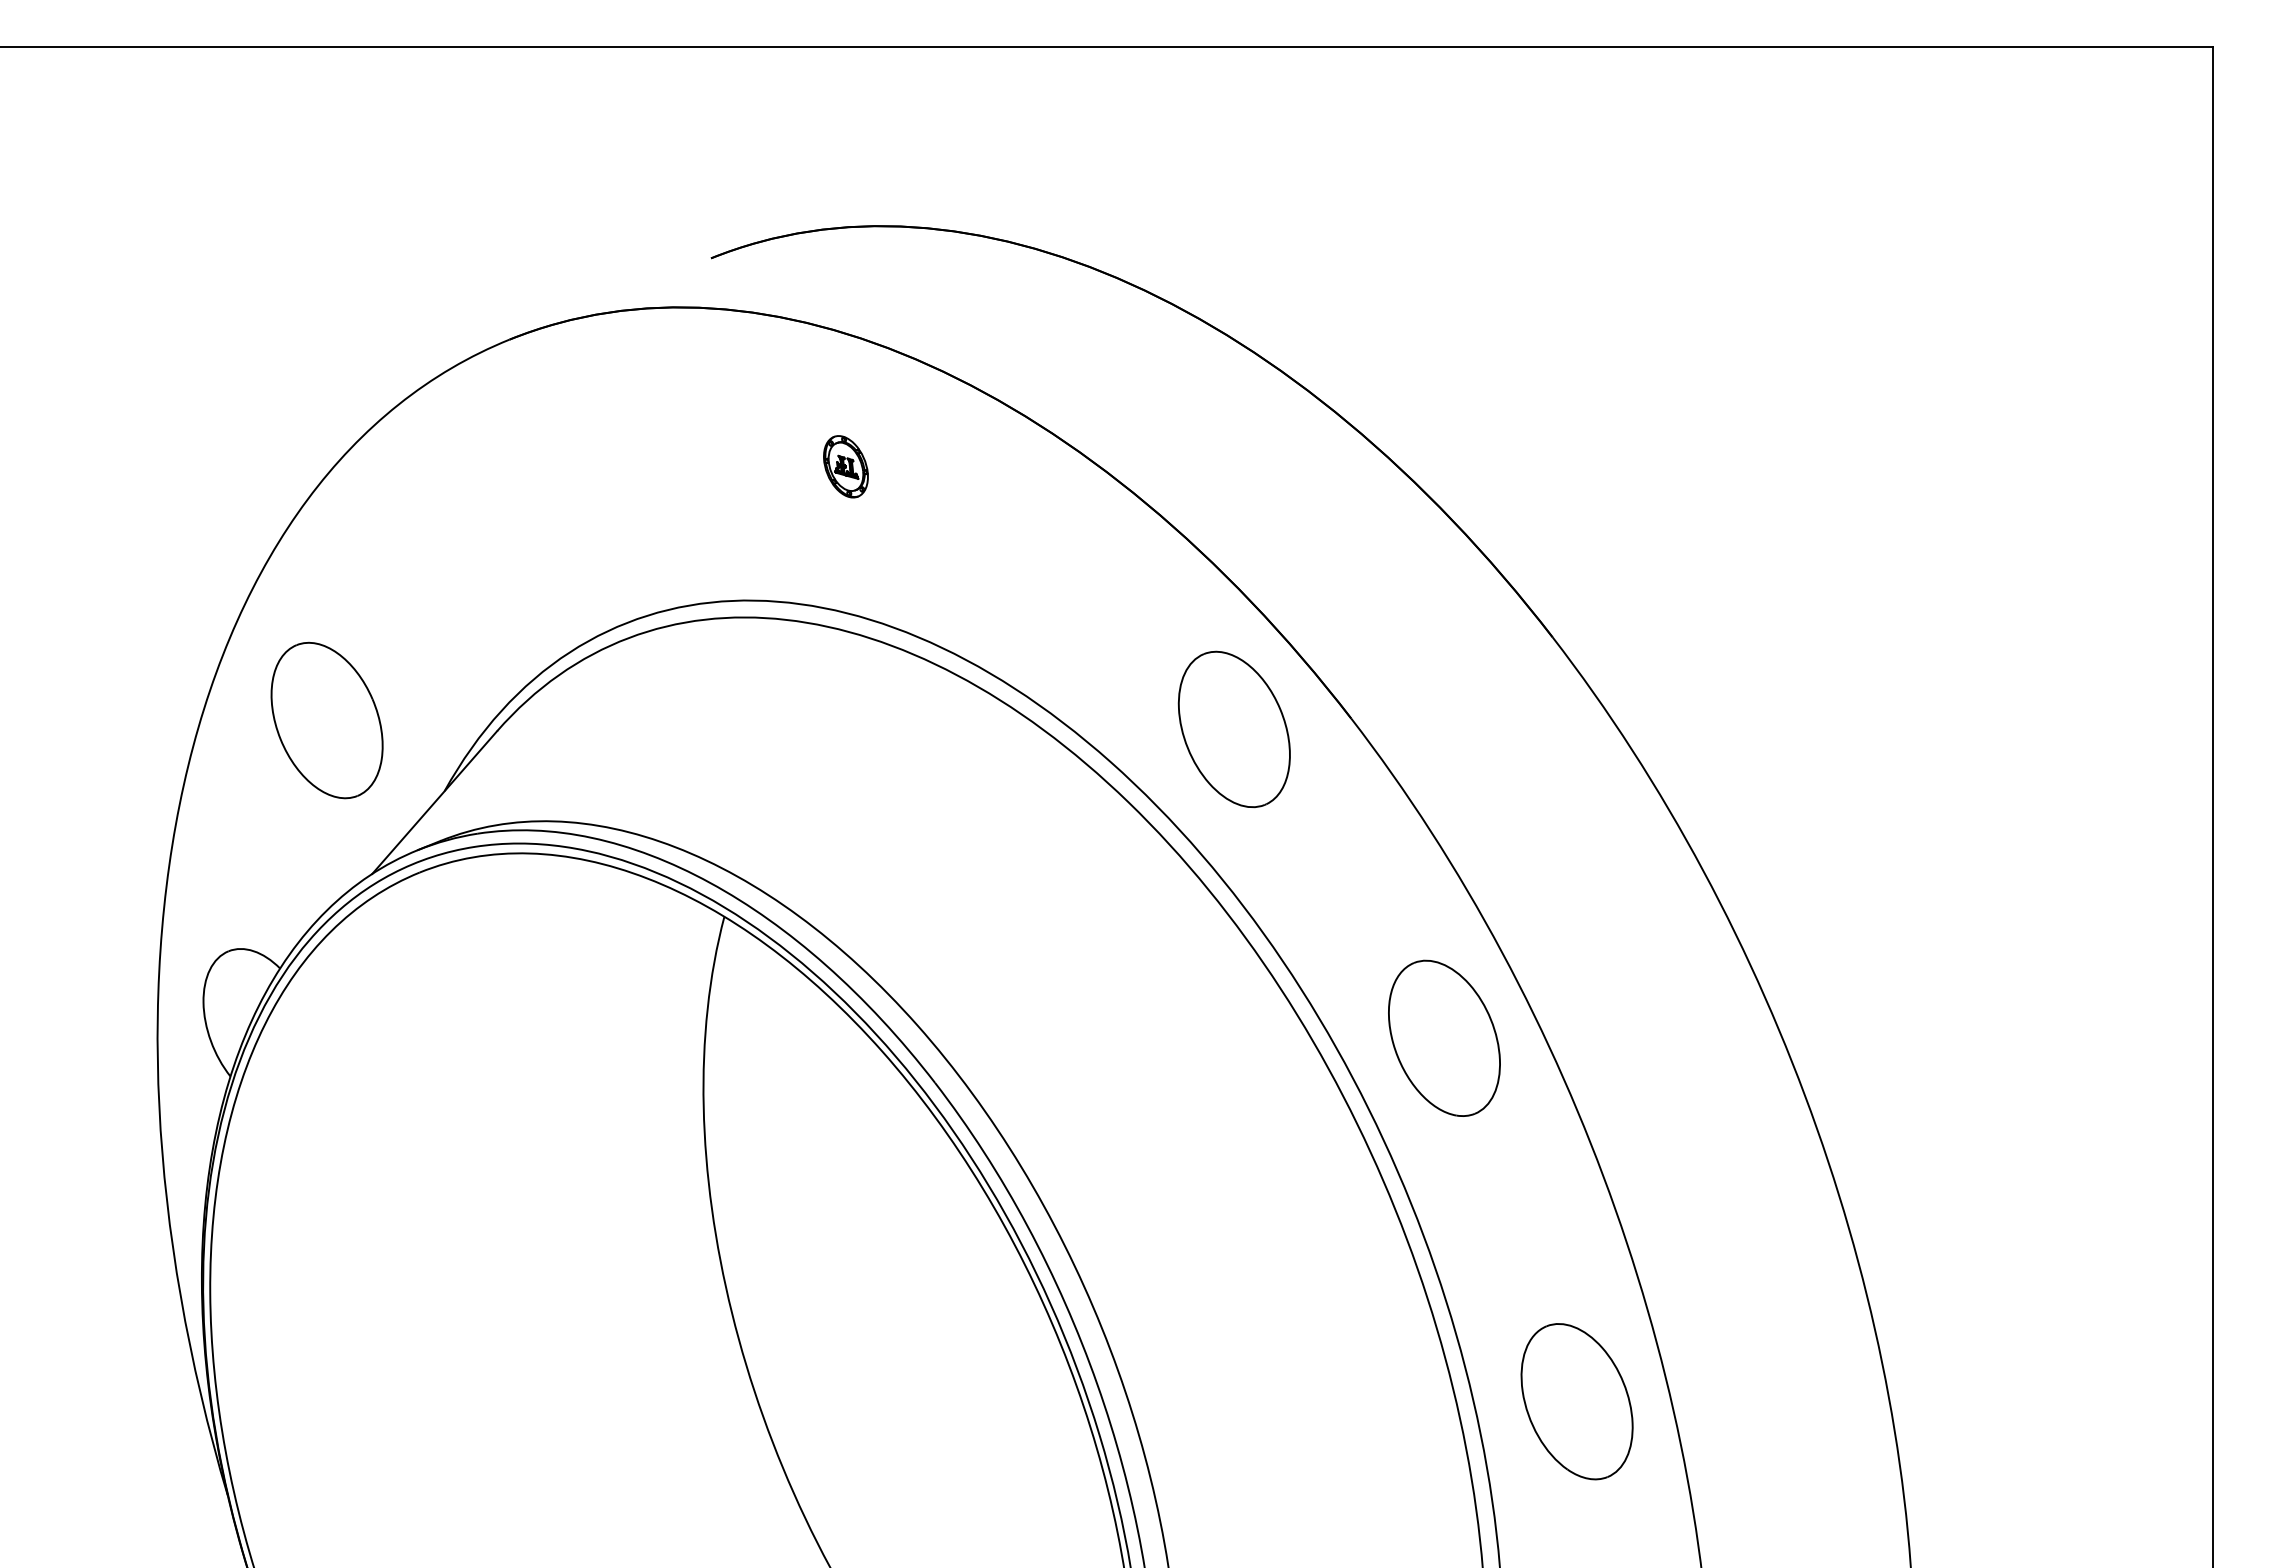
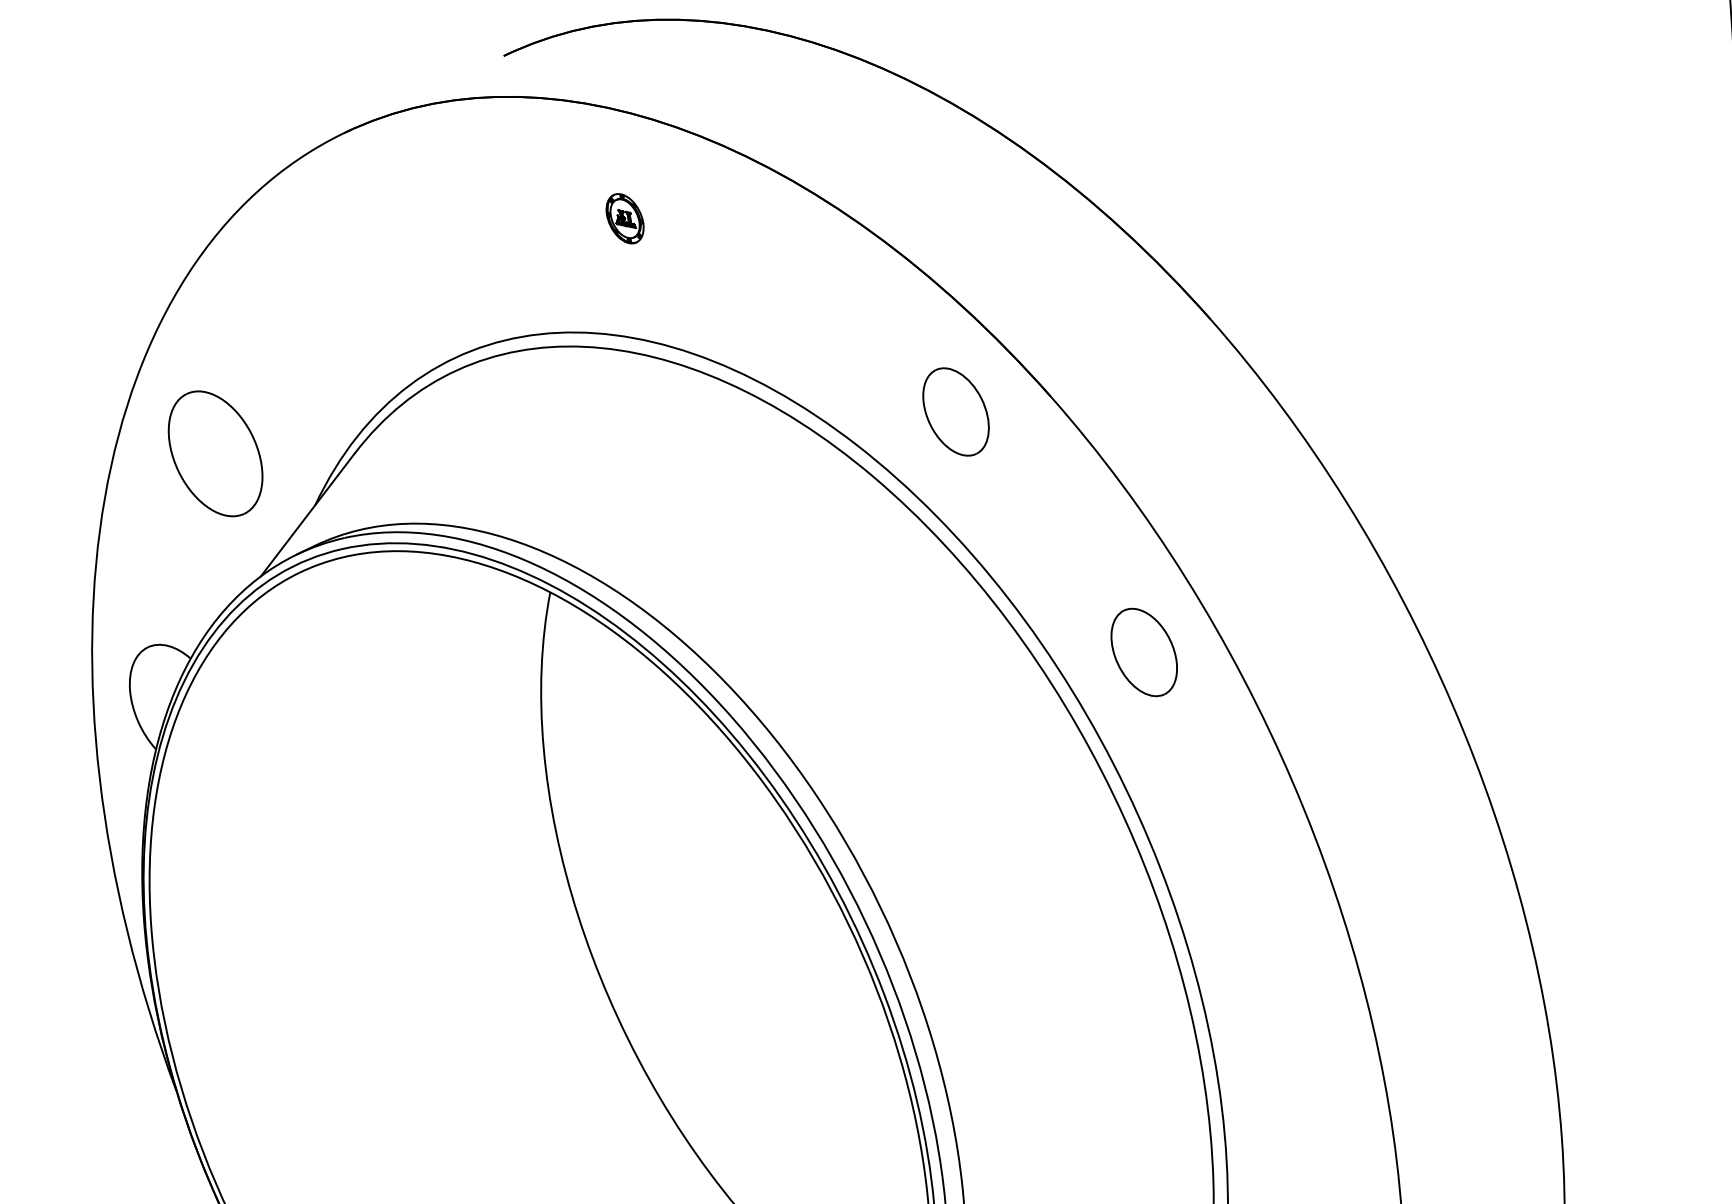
part: (1233, 729) -> (955, 412), size x0.7
part: (1444, 1037) -> (1144, 651), size x0.7
part: (1576, 1401) -> (1271, 941), removed

